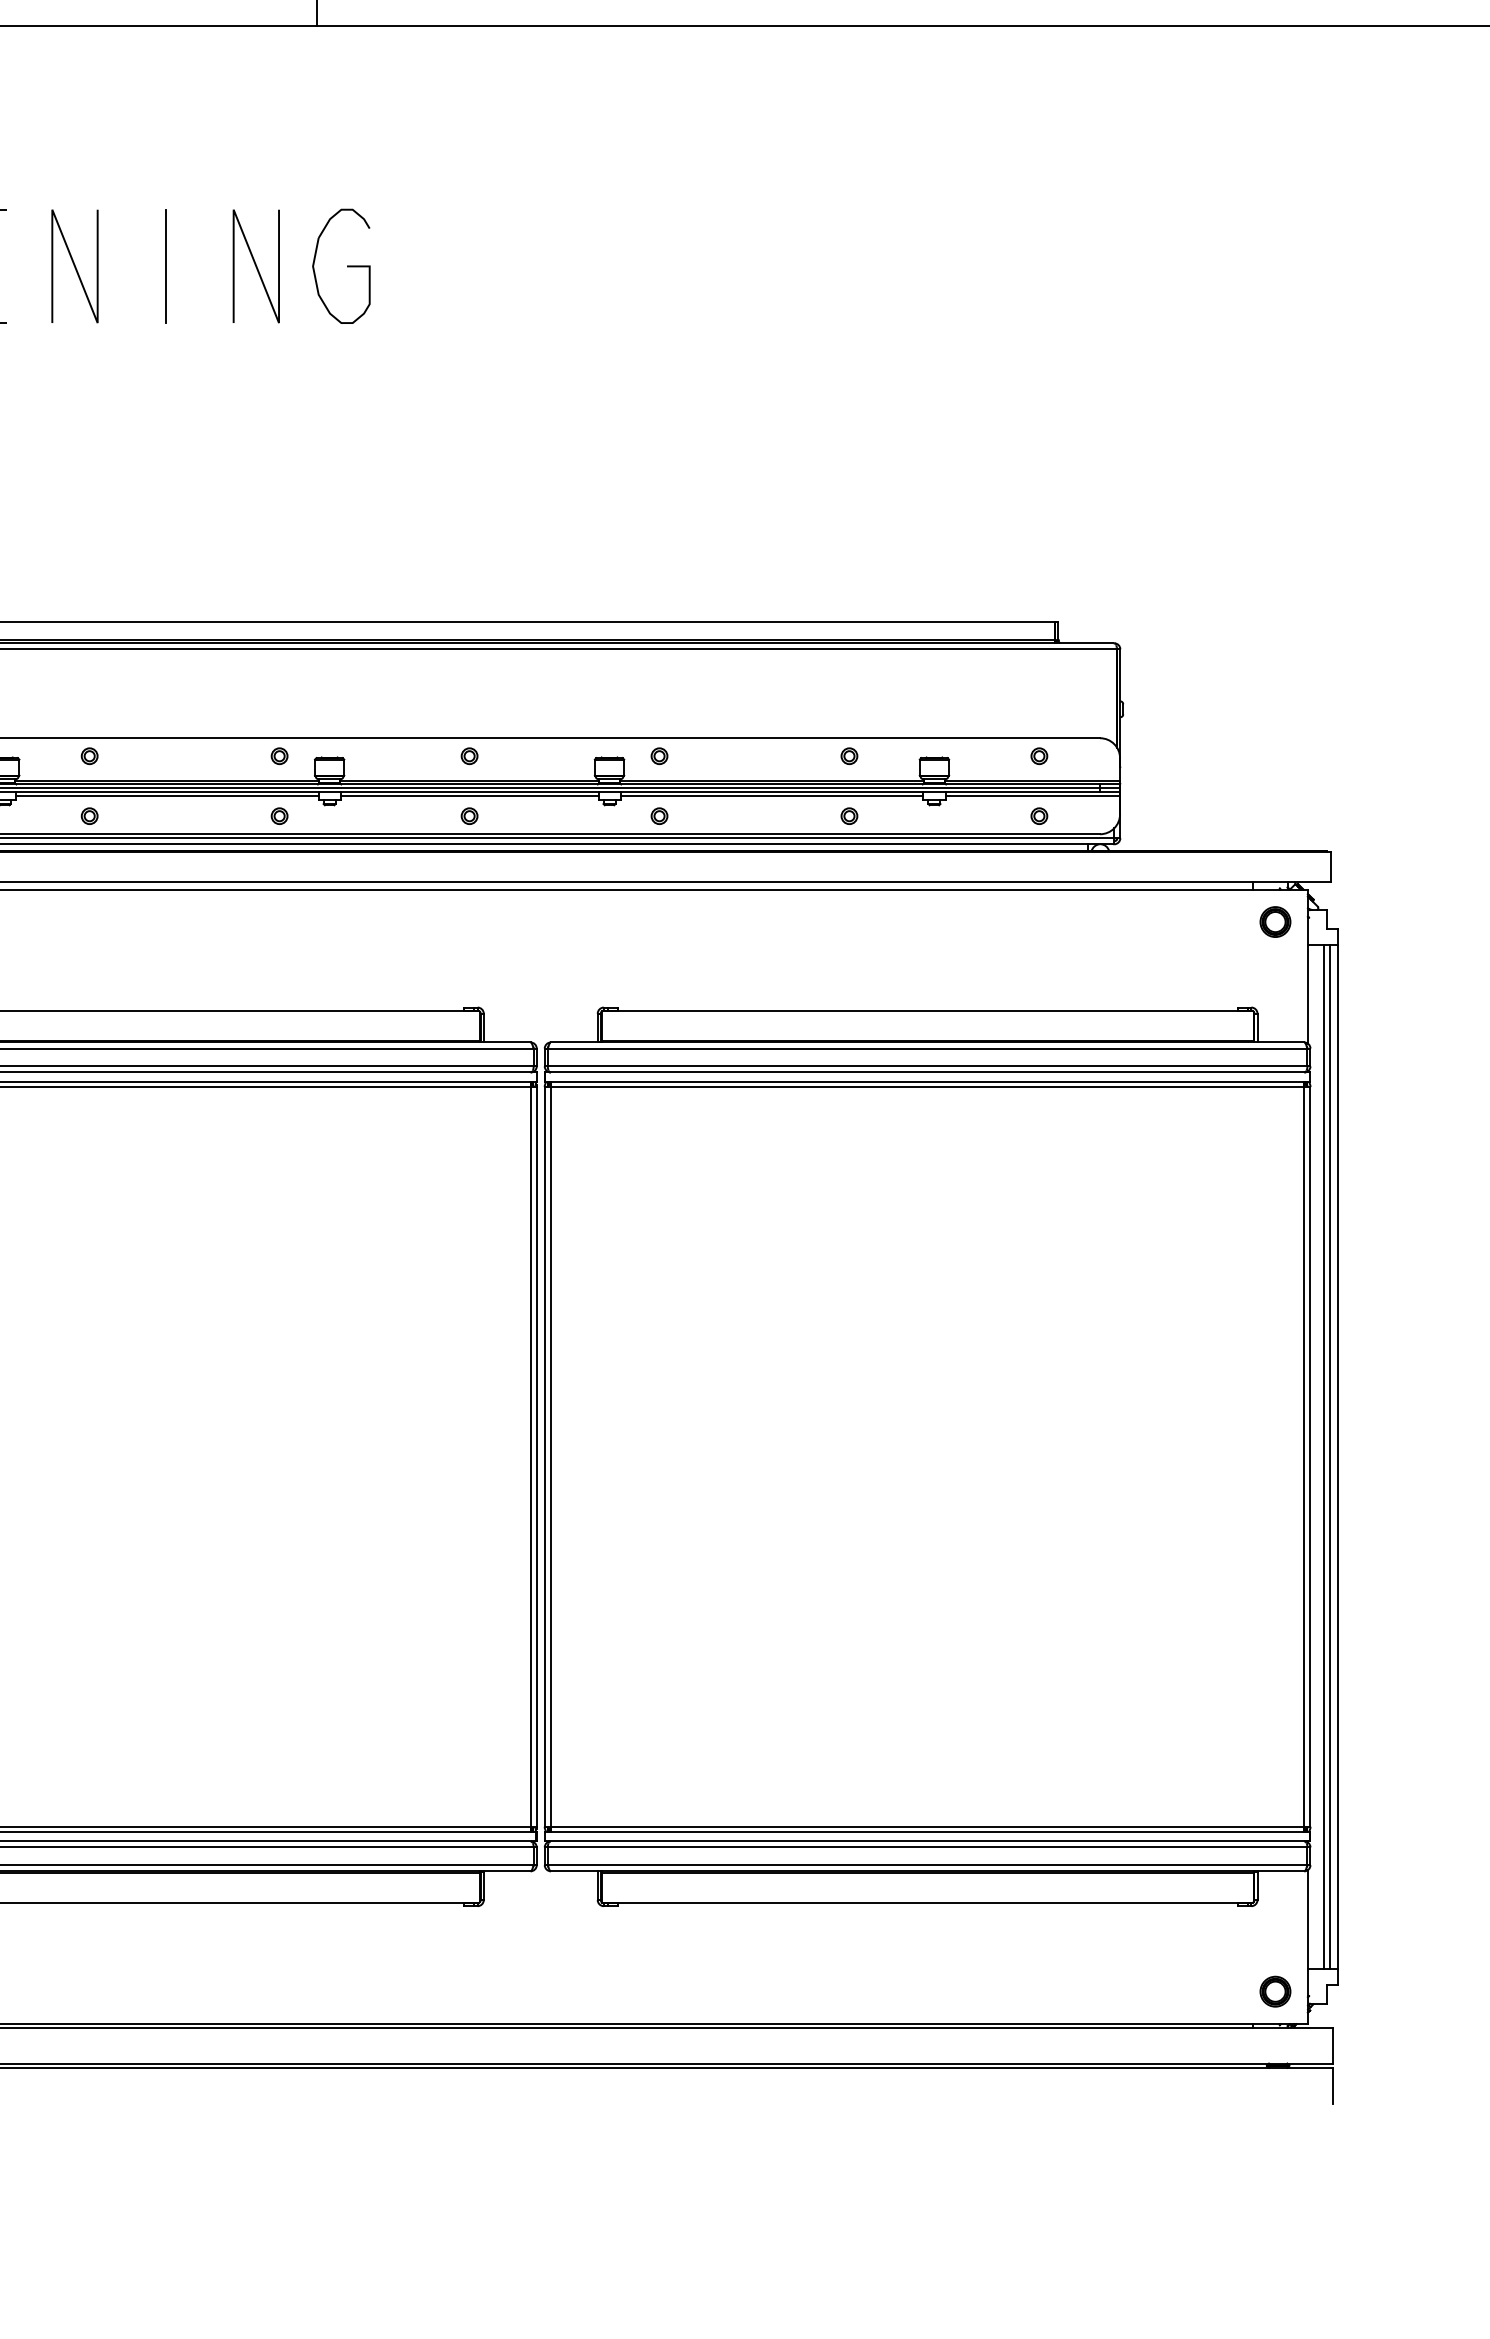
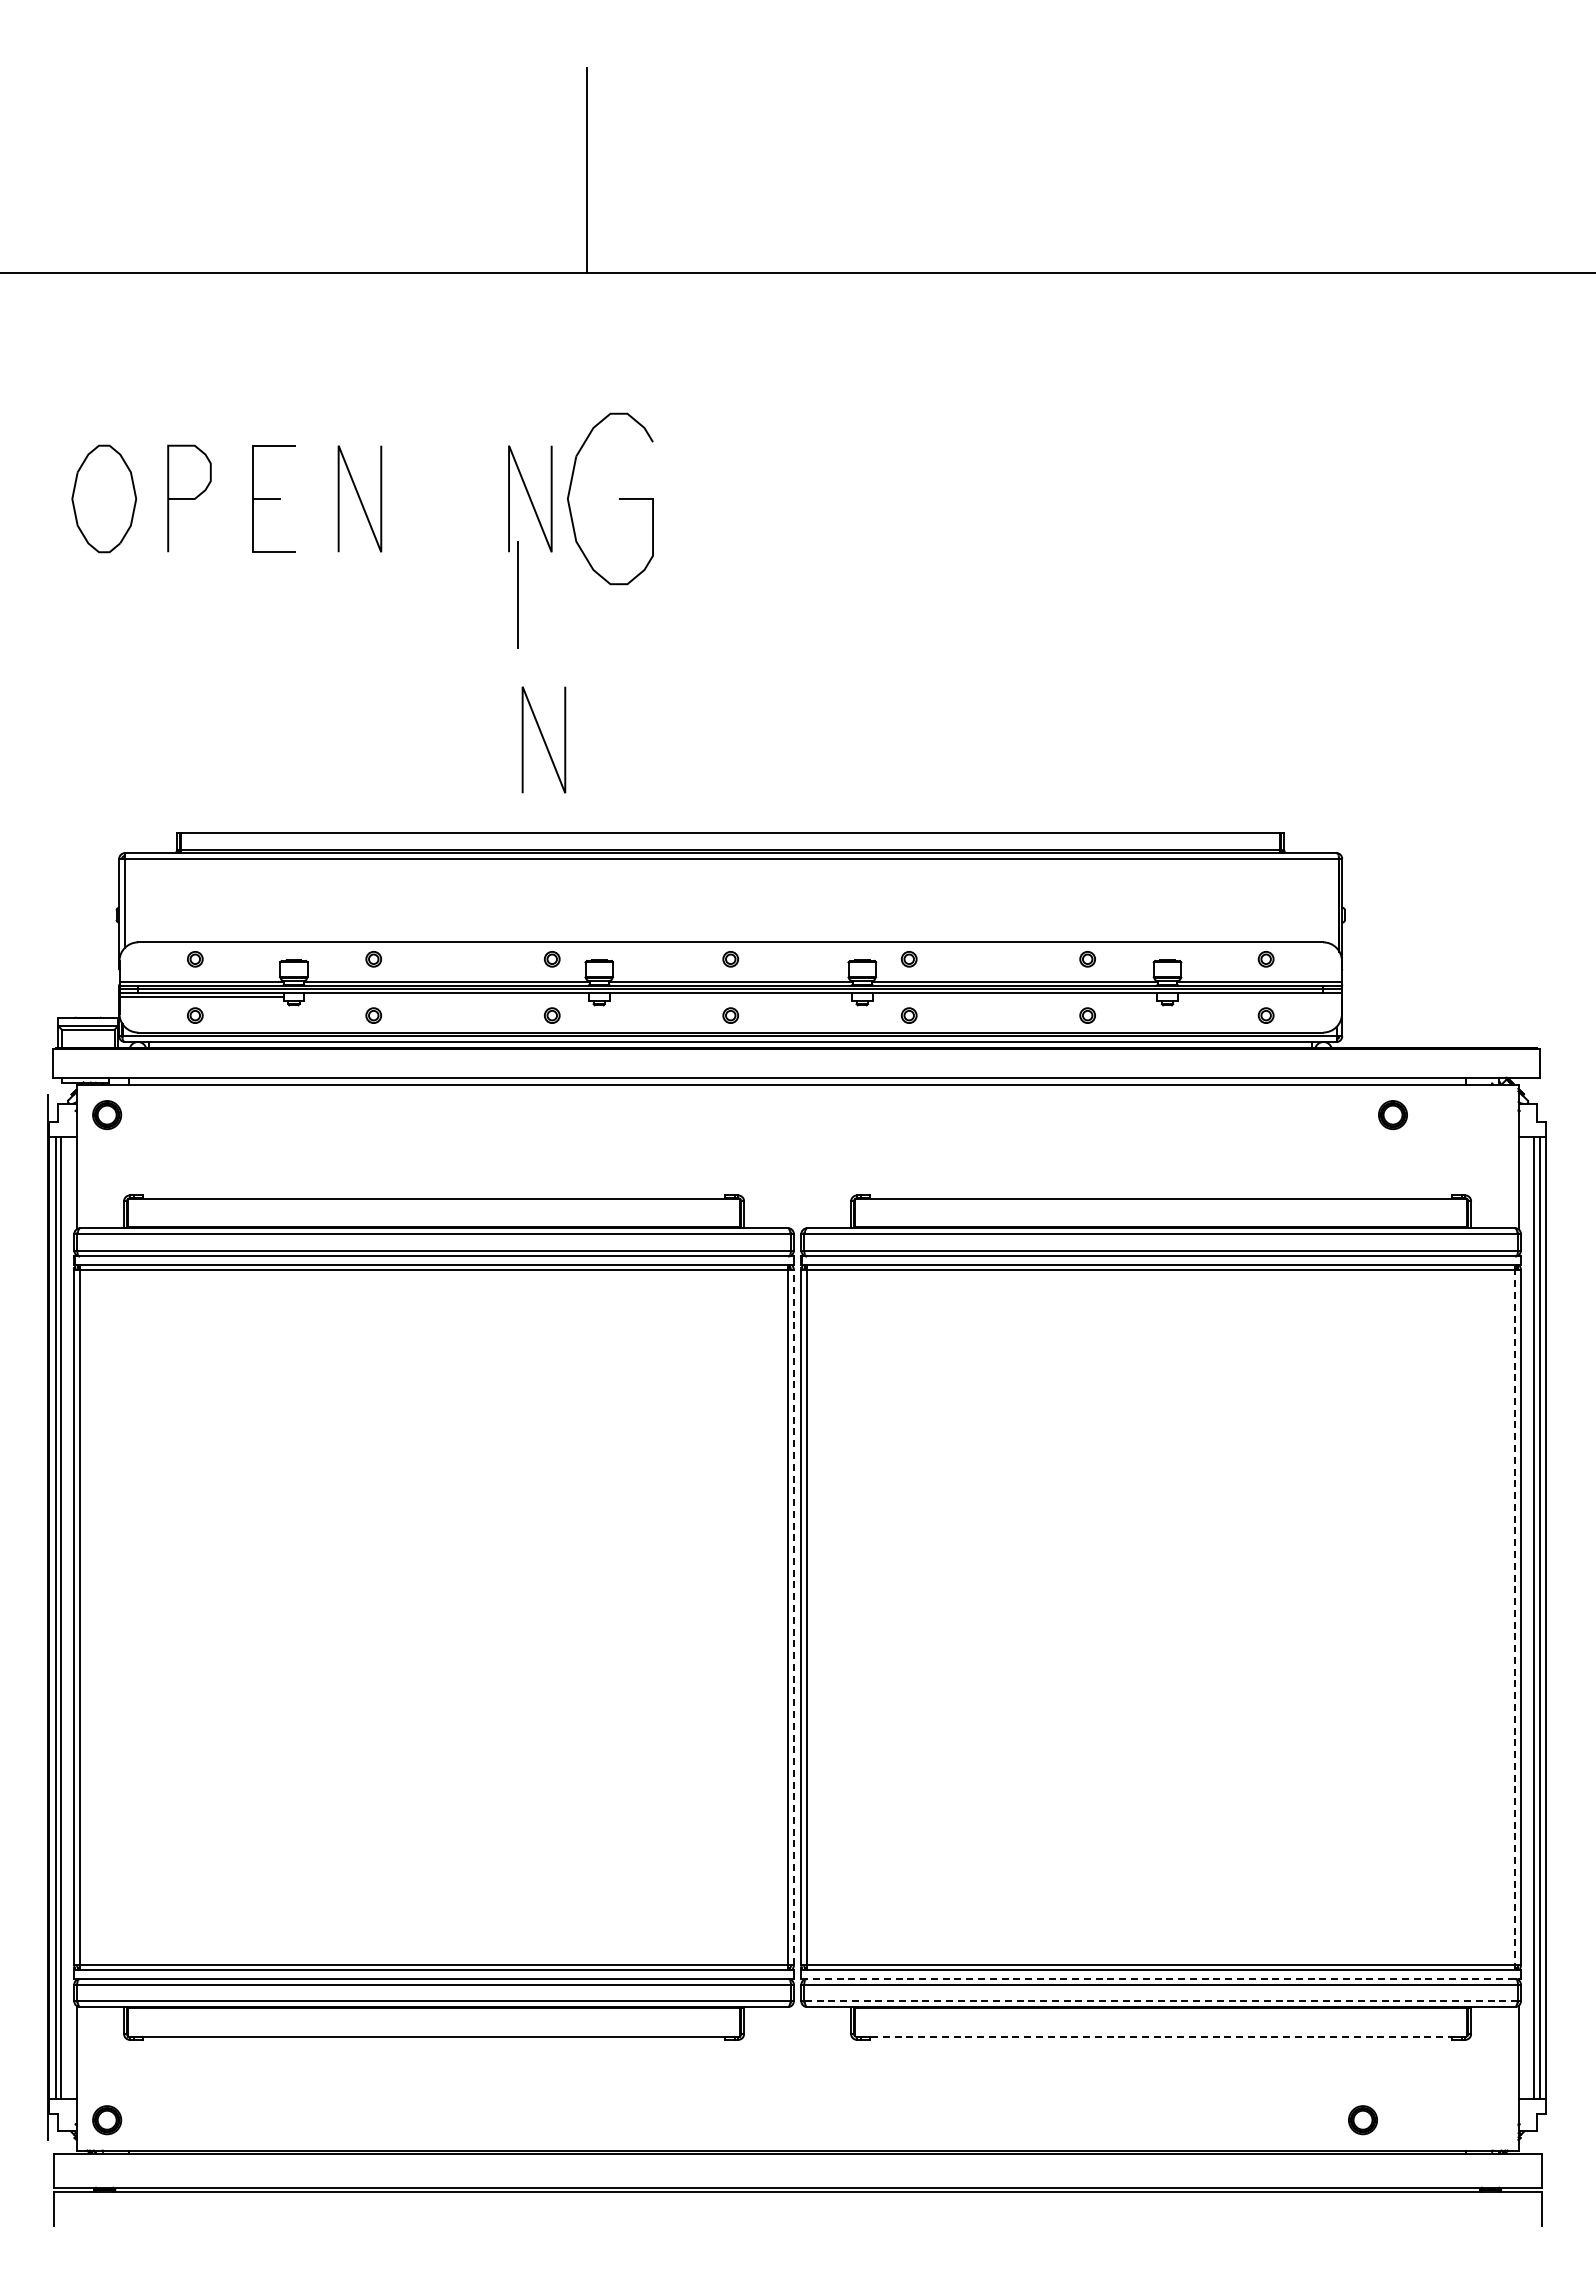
line: (164, 265) -> (517, 594), moved
part: (340, 265) -> (609, 498), size x1.6
line: (270, 522) -> (543, 739), added
line: (167, 795) -> (446, 996), removed
line: (469, 795) -> (730, 996), removed
line: (771, 795) -> (1014, 996), removed
line: (1032, 795) -> (1259, 996), removed
part: (1274, 921) -> (1392, 1114), moved
line: (536, 1456) -> (793, 1617), solid -> dashed
line: (1304, 1456) -> (1515, 1617), solid -> dashed
line: (927, 1840) -> (1161, 1978), solid -> dashed
line: (927, 1865) -> (1161, 2001), solid -> dashed
line: (927, 1902) -> (1161, 2036), solid -> dashed
part: (1274, 1992) -> (1362, 2120), moved

